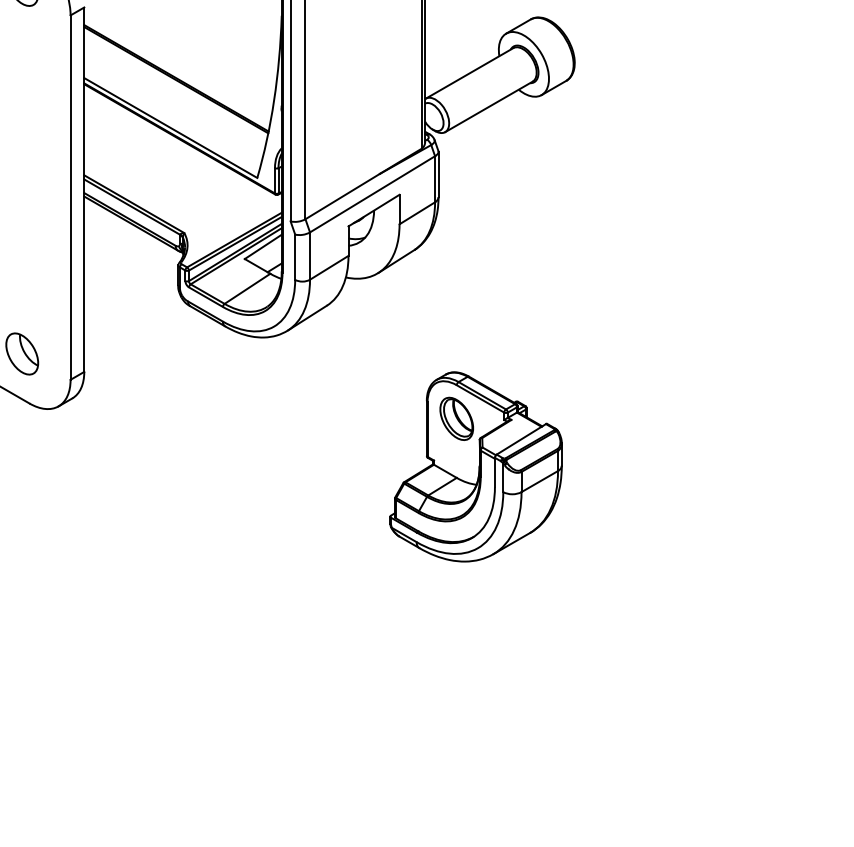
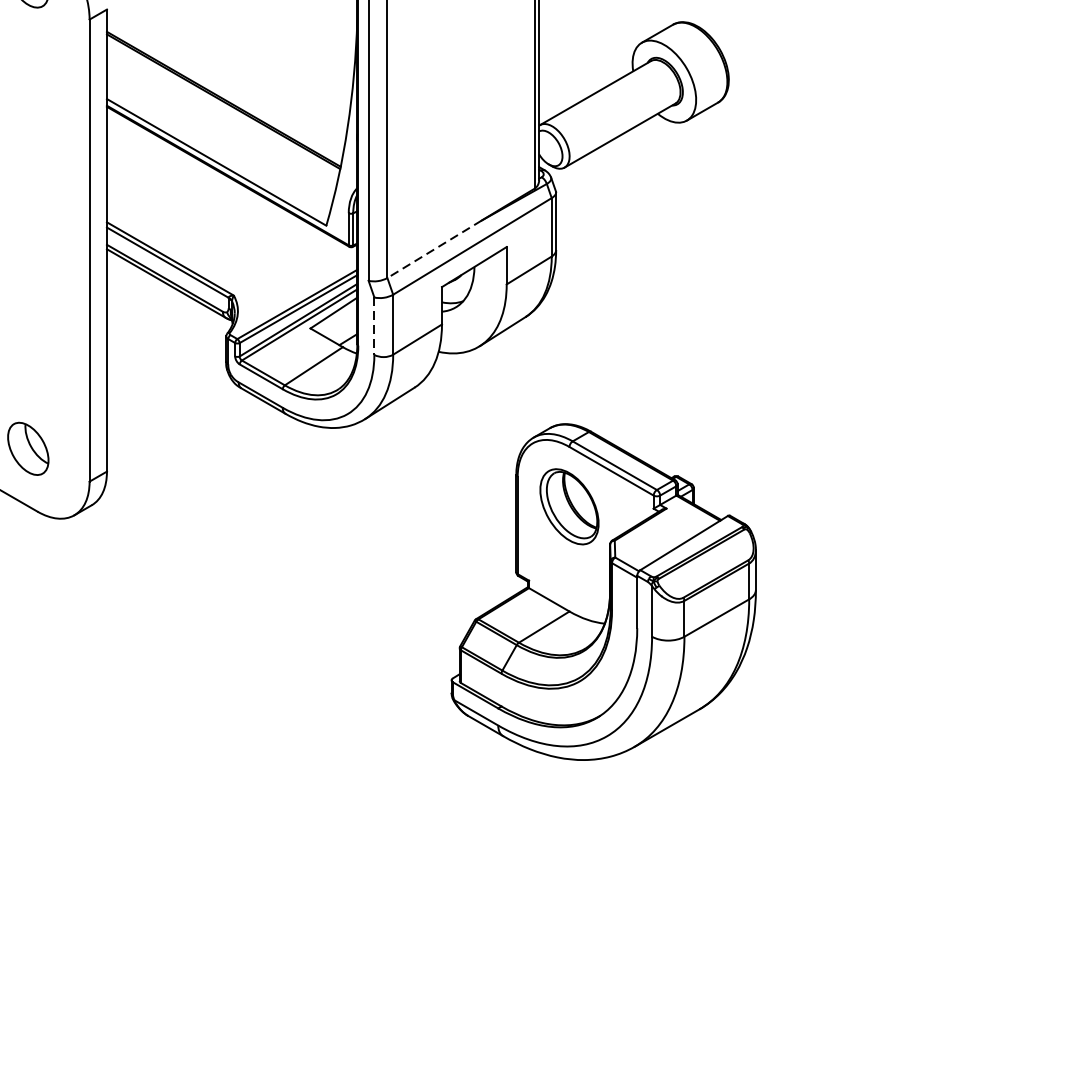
line: (342, 196) -> (434, 249), solid -> dashed
line: (295, 257) -> (374, 326), solid -> dashed
part: (475, 466) -> (602, 591), size x1.4

